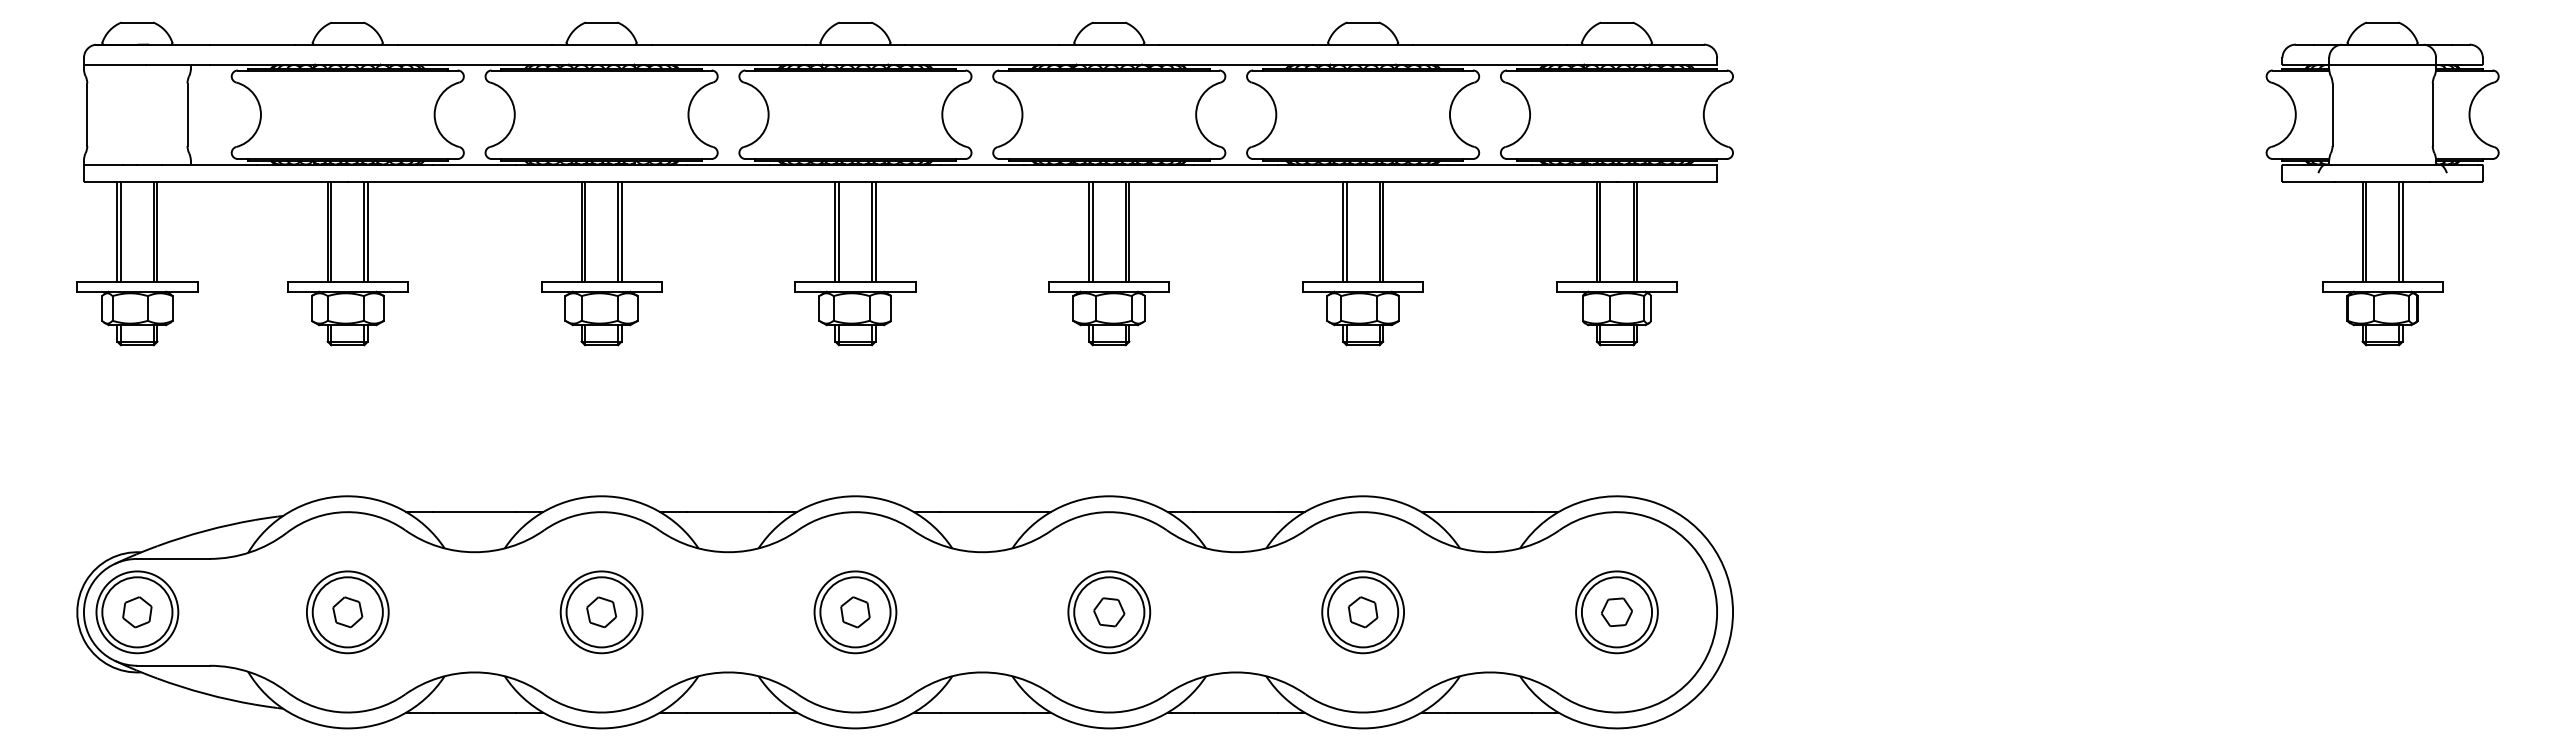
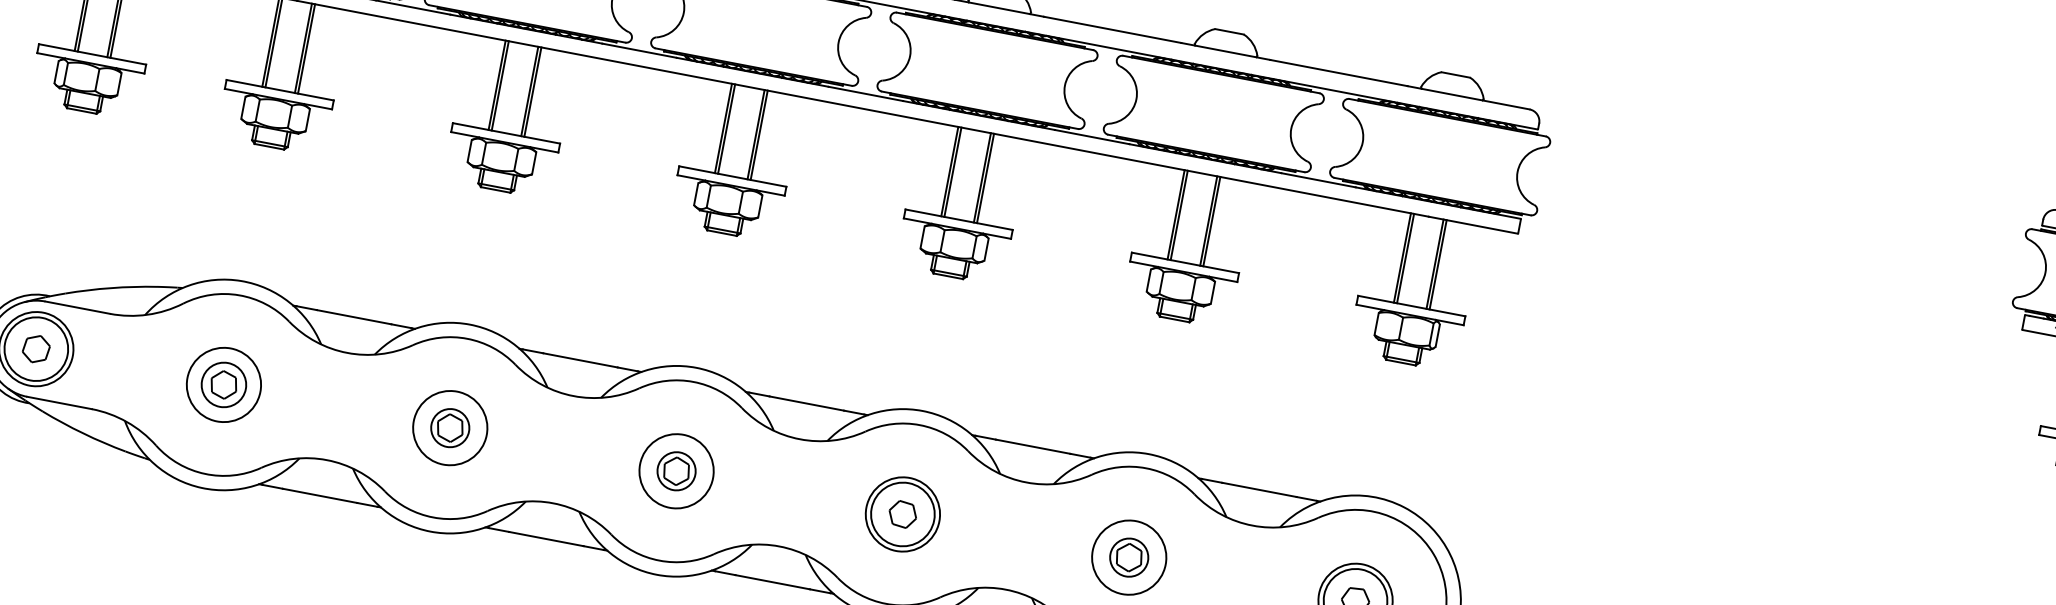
circle: (347, 612) -> (223, 385), size x0.7
circle: (601, 612) -> (450, 428), size x0.6
circle: (855, 612) -> (676, 471), size x0.6
circle: (1363, 612) -> (1129, 557), size x0.6

